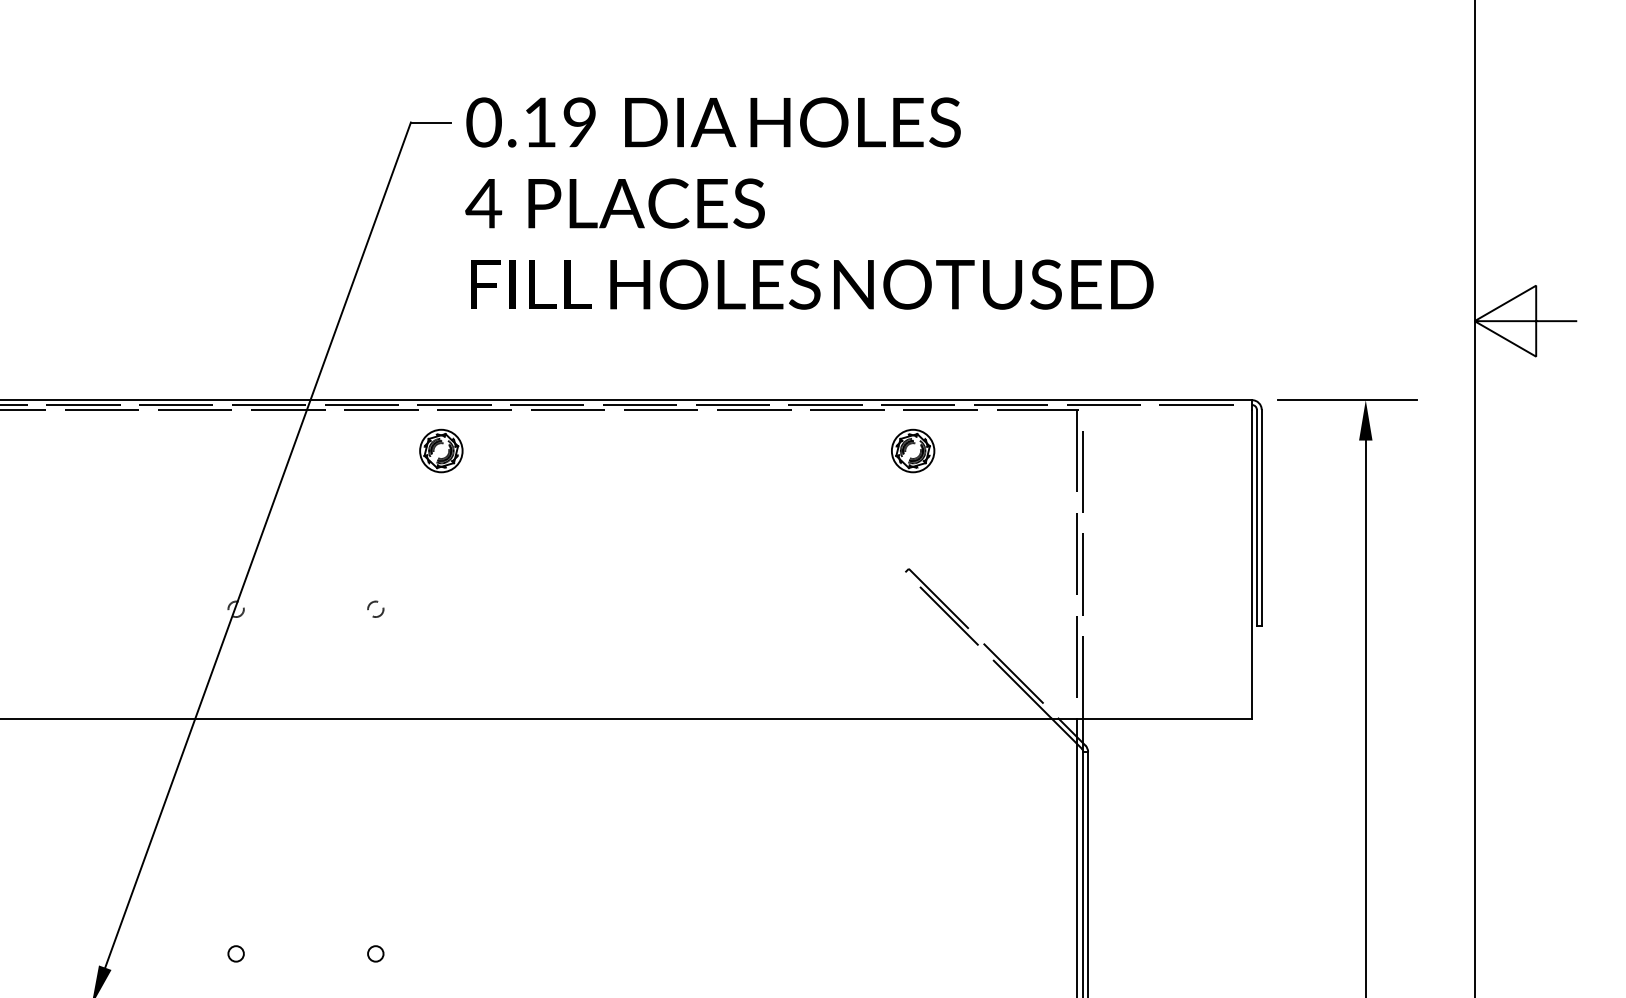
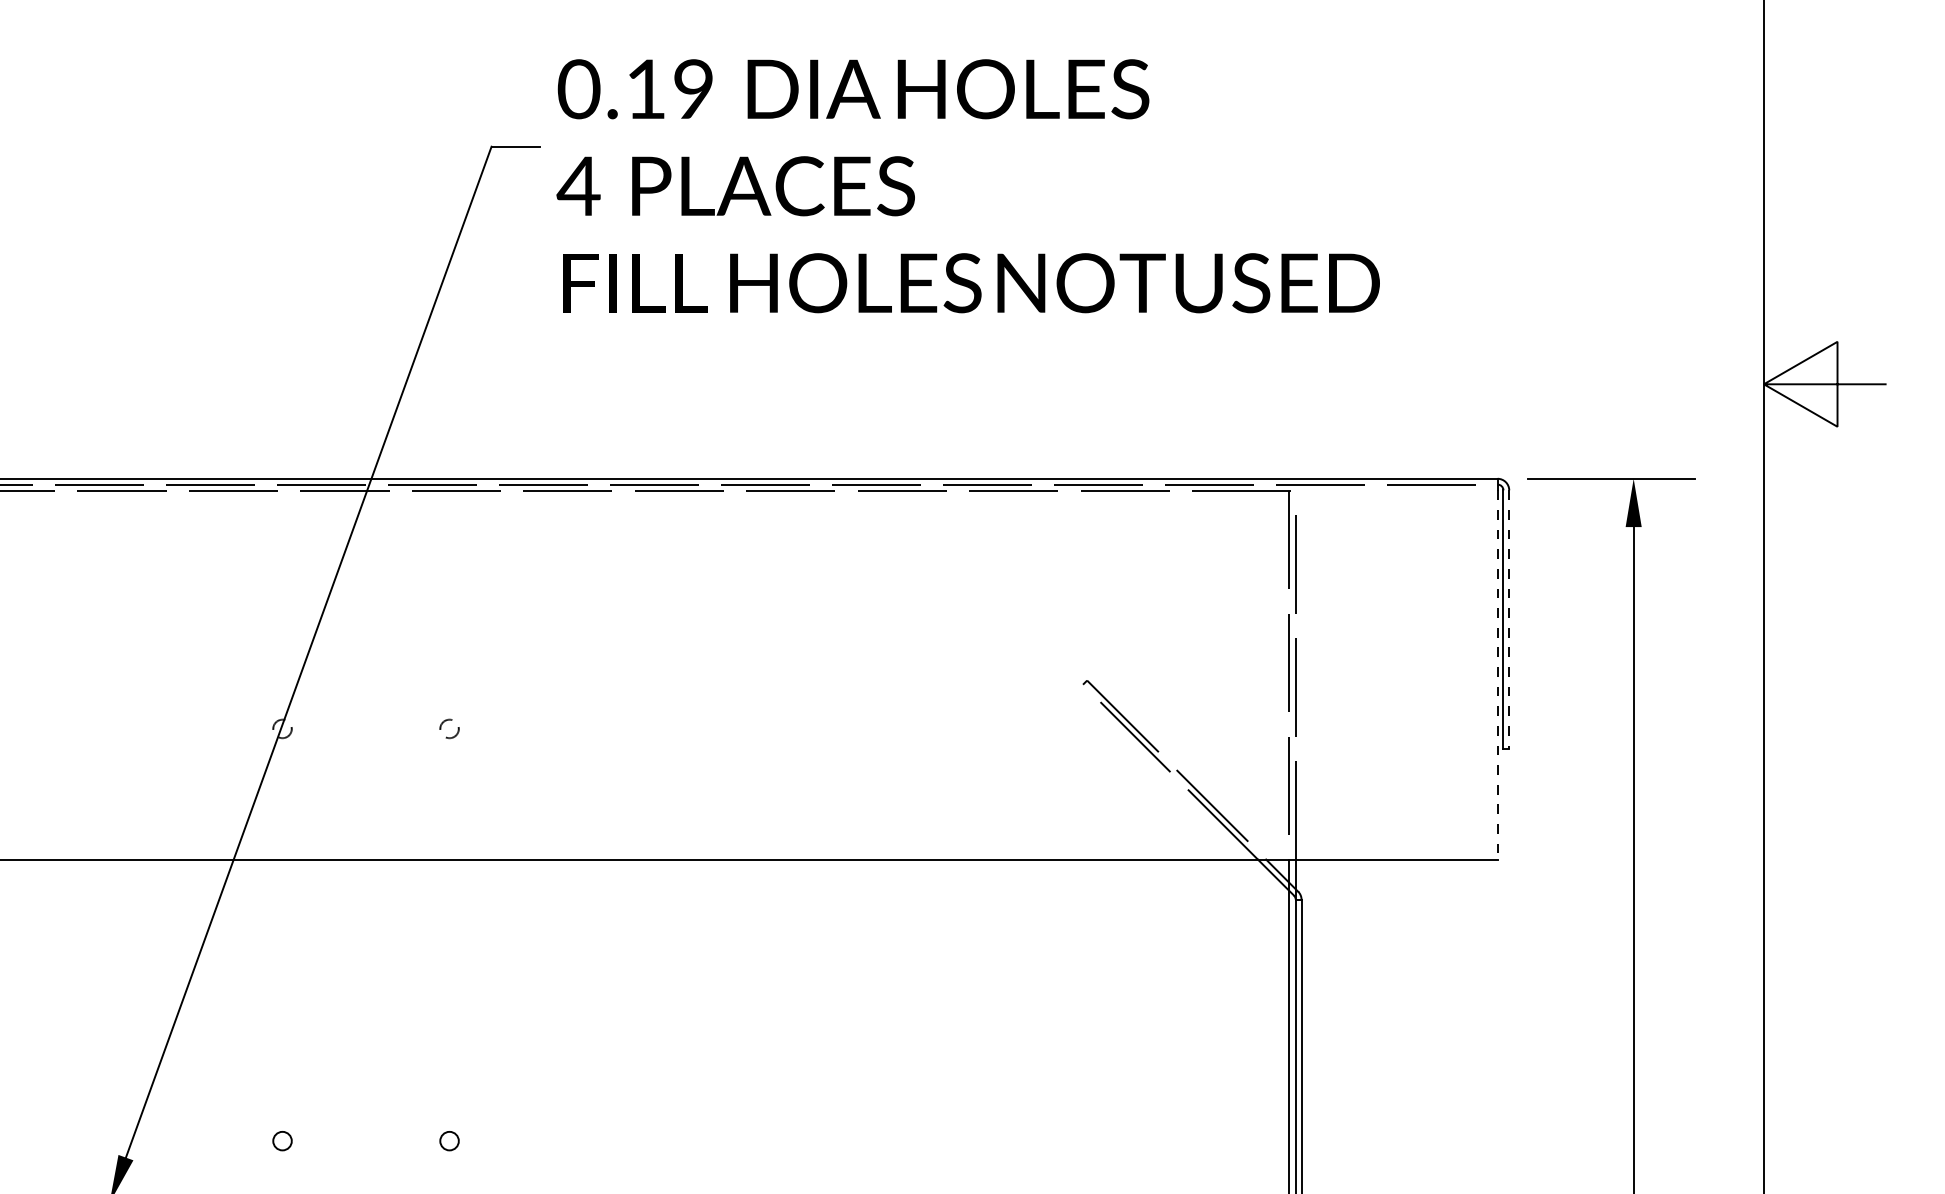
text: (809, 203) -> (968, 186), moved
part: (441, 450) -> (528, 538), removed
part: (913, 450) -> (1092, 538), removed
line: (1261, 517) -> (1508, 619), solid -> dashed
line: (1252, 564) -> (1498, 675), solid -> dashed

